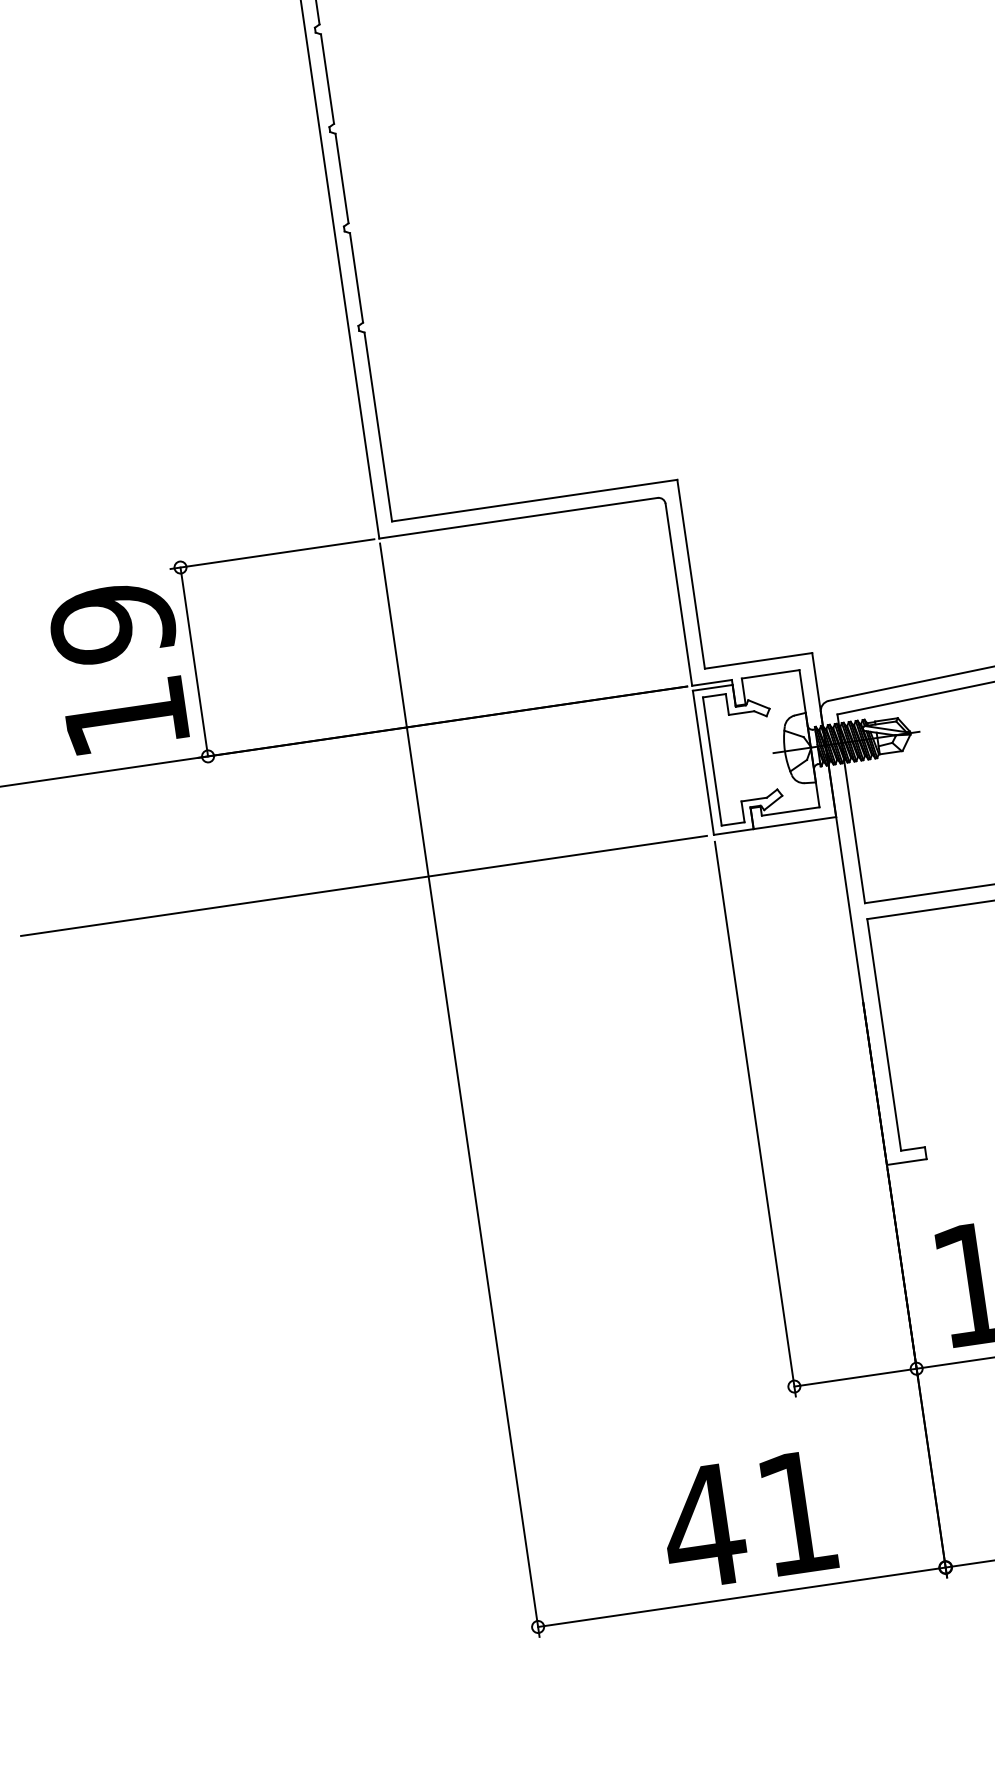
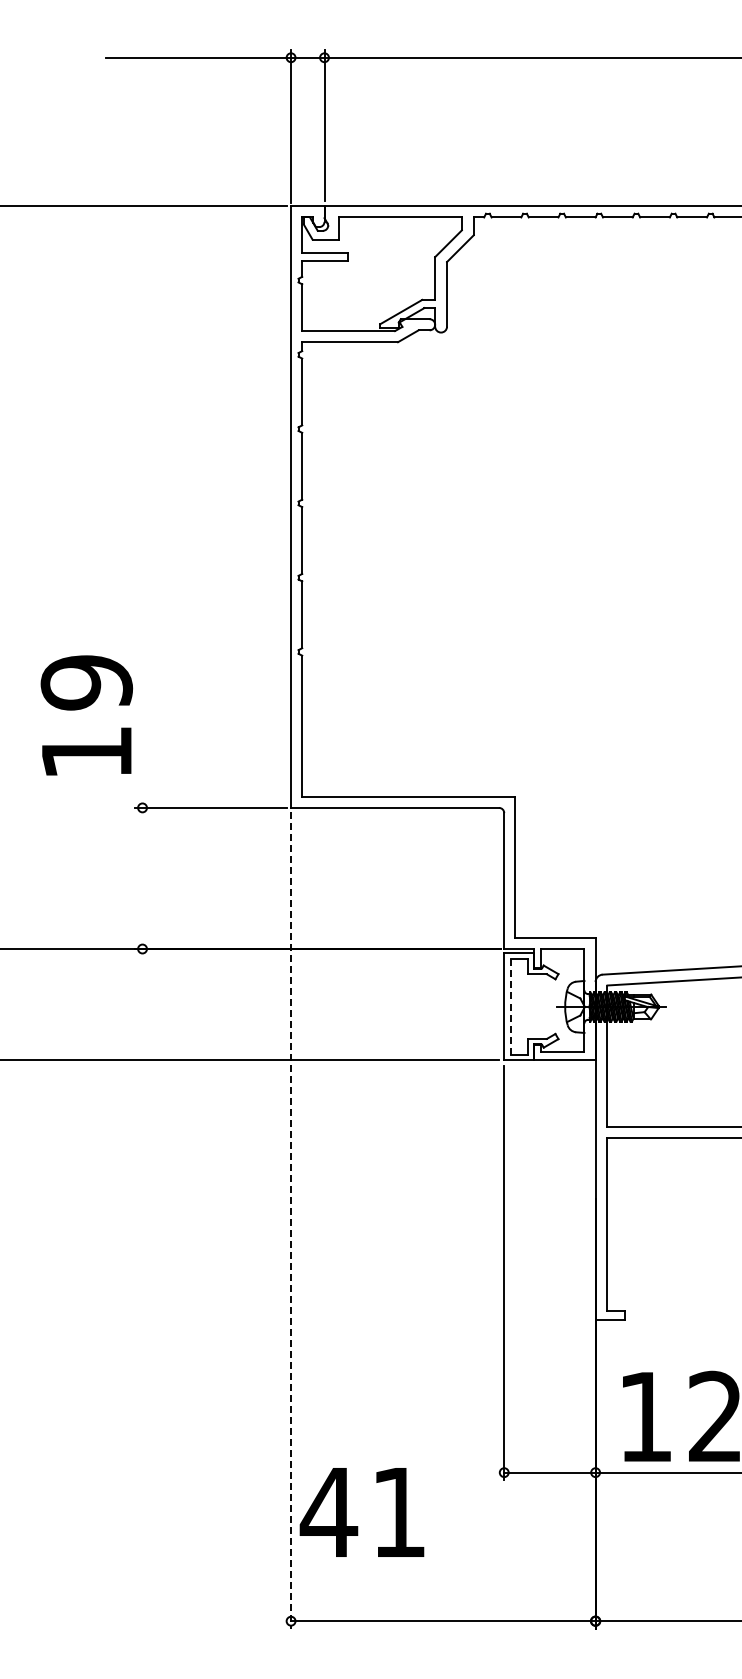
line: (194, 662) -> (142, 878), removed
text: (118, 667) -> (86, 715), moved
line: (711, 761) -> (510, 1006), solid -> dashed
line: (460, 1090) -> (291, 1220), solid -> dashed
text: (747, 1520) -> (361, 1512), moved

